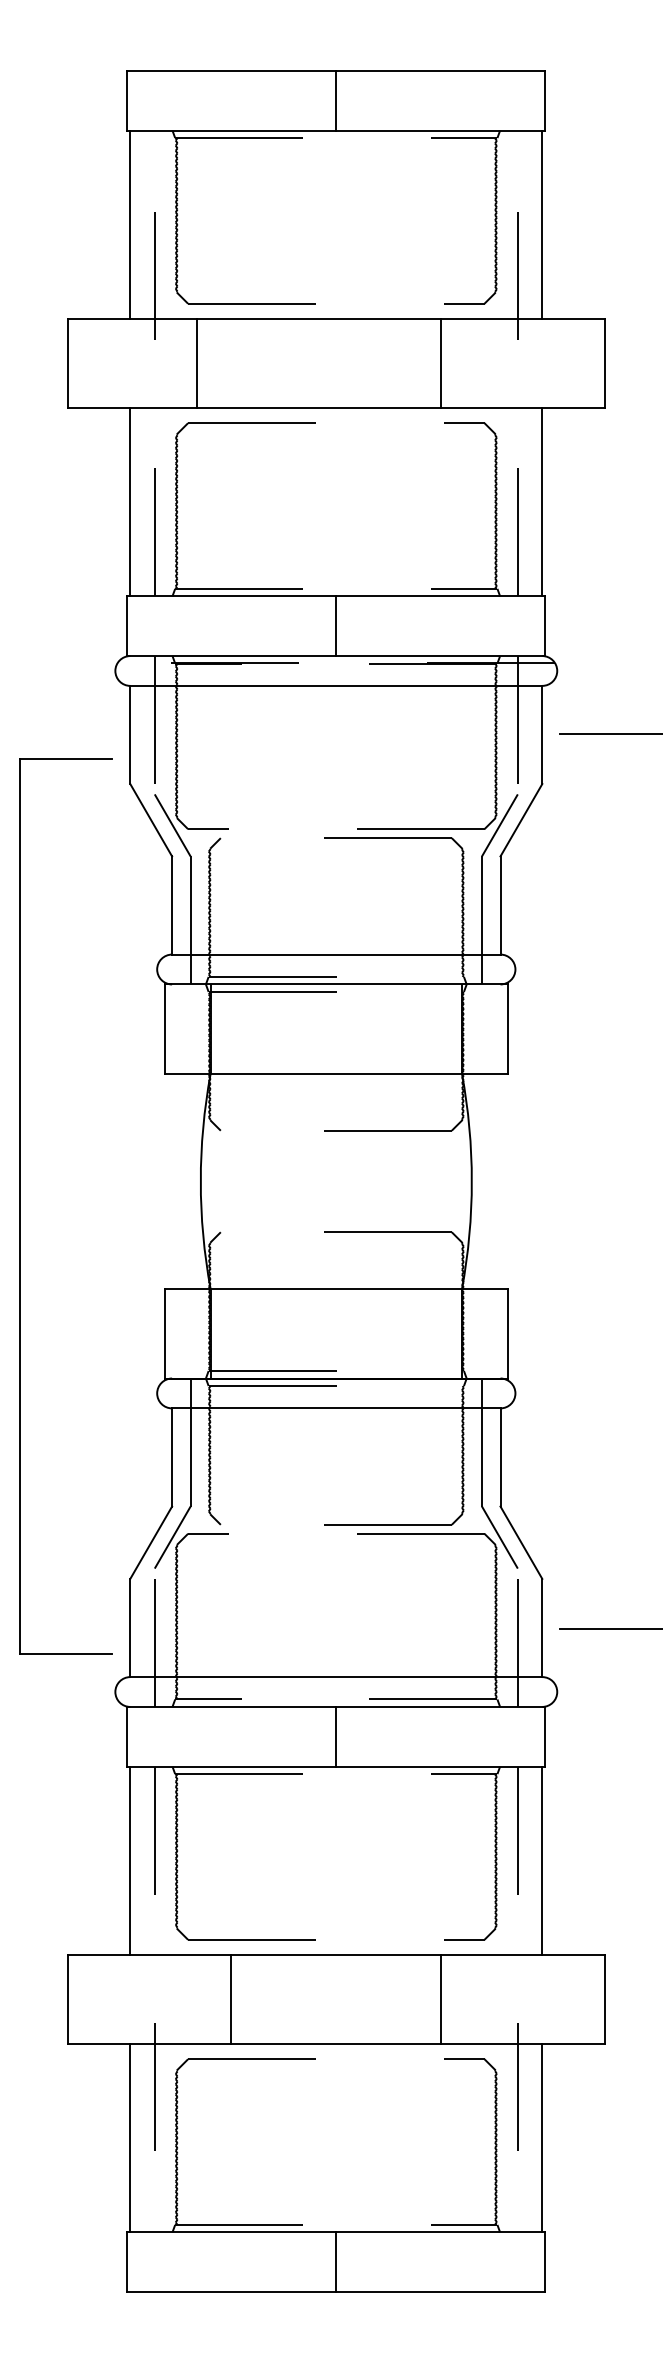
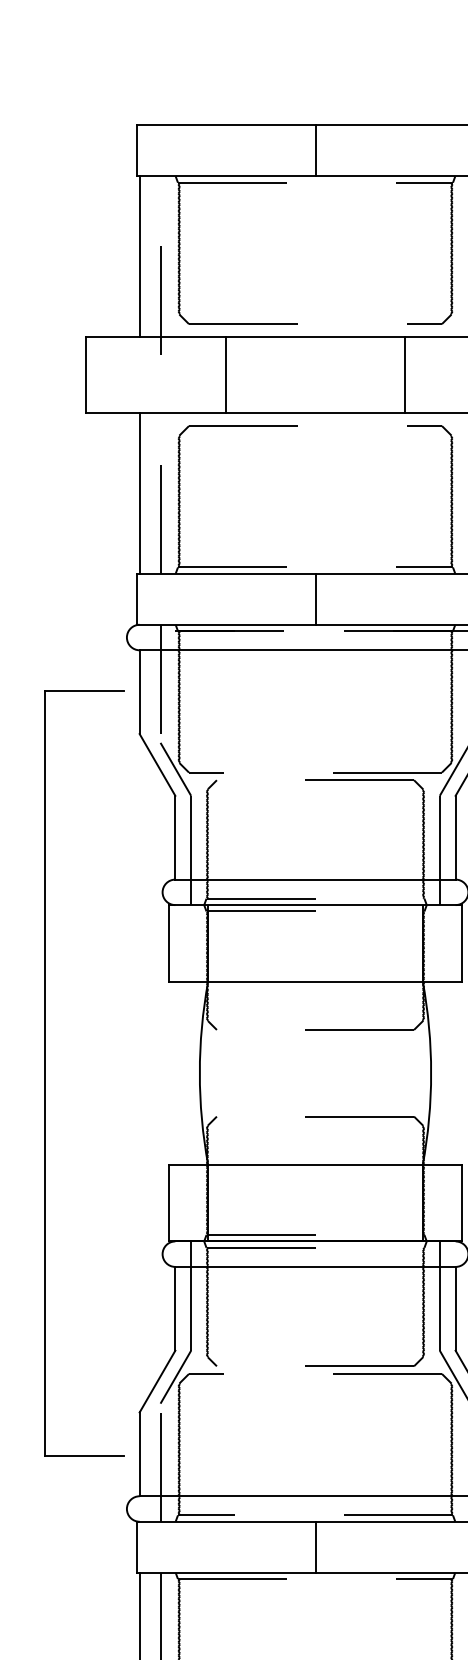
line: (197, 363) -> (226, 375), moved
part: (20, 1206) -> (45, 1073), moved

